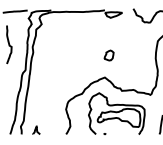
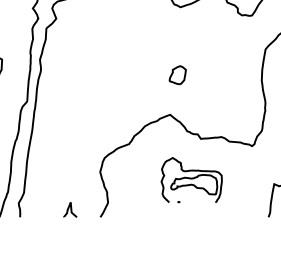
part: (116, 113) -> (191, 179), size x0.6
curve: (36, 129) -> (70, 208), moved

